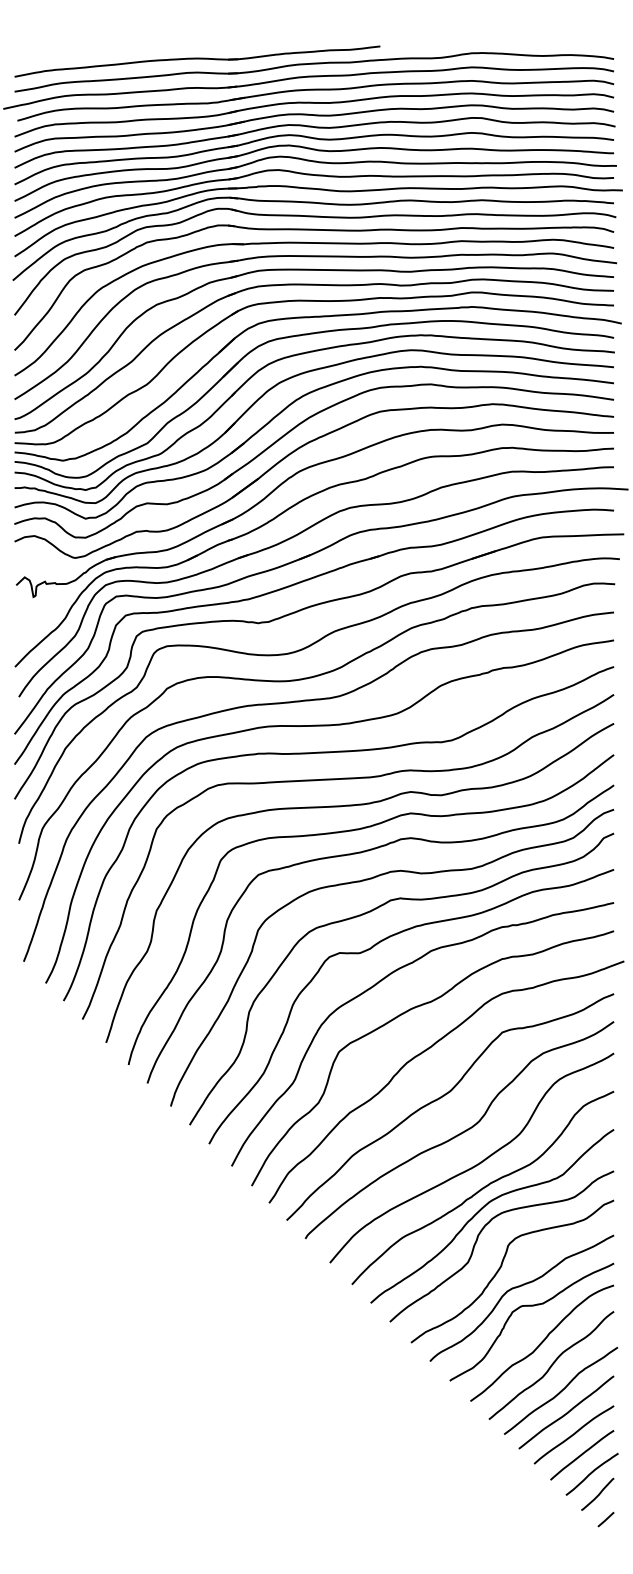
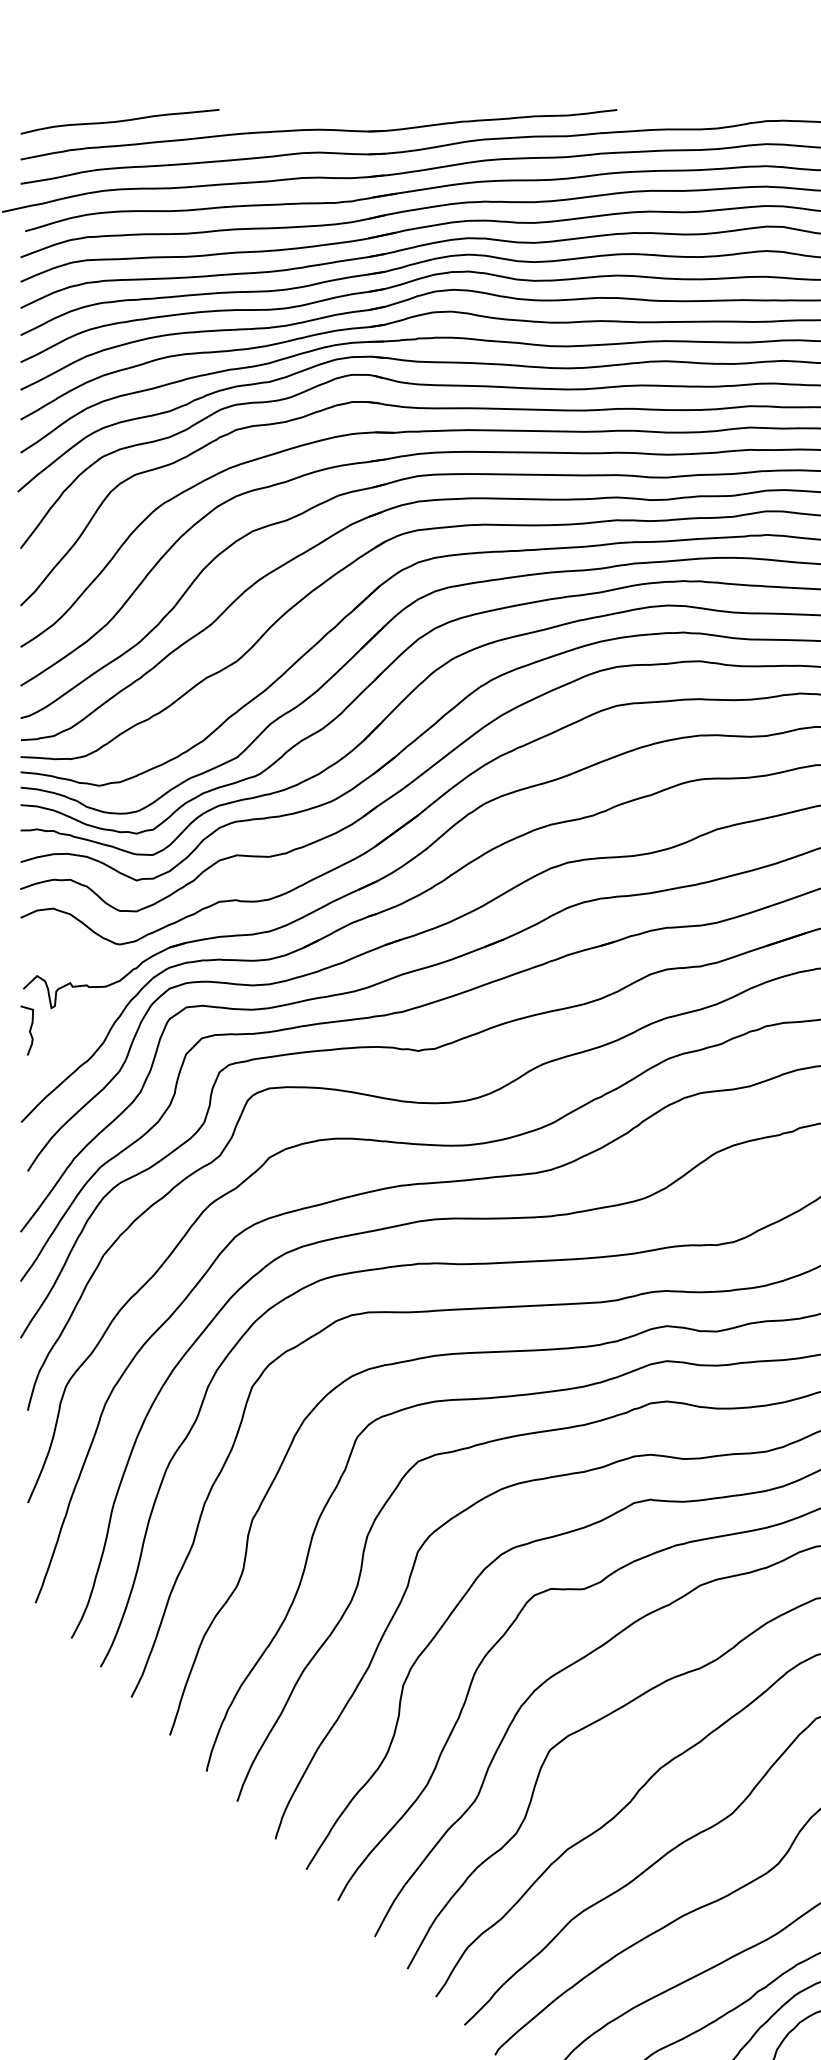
curve: (75, 53) -> (119, 121), added
curve: (19, 610) -> (28, 1030), added

